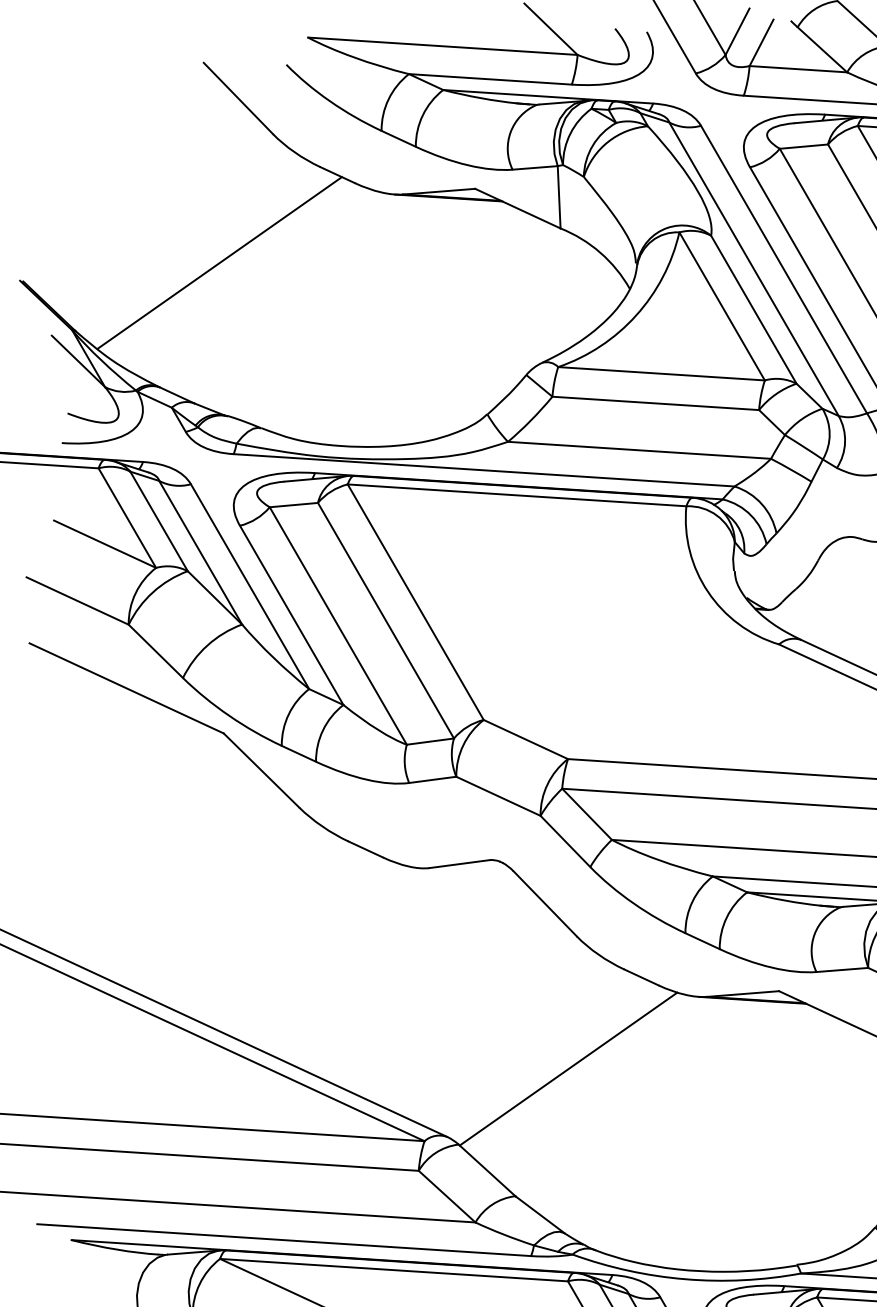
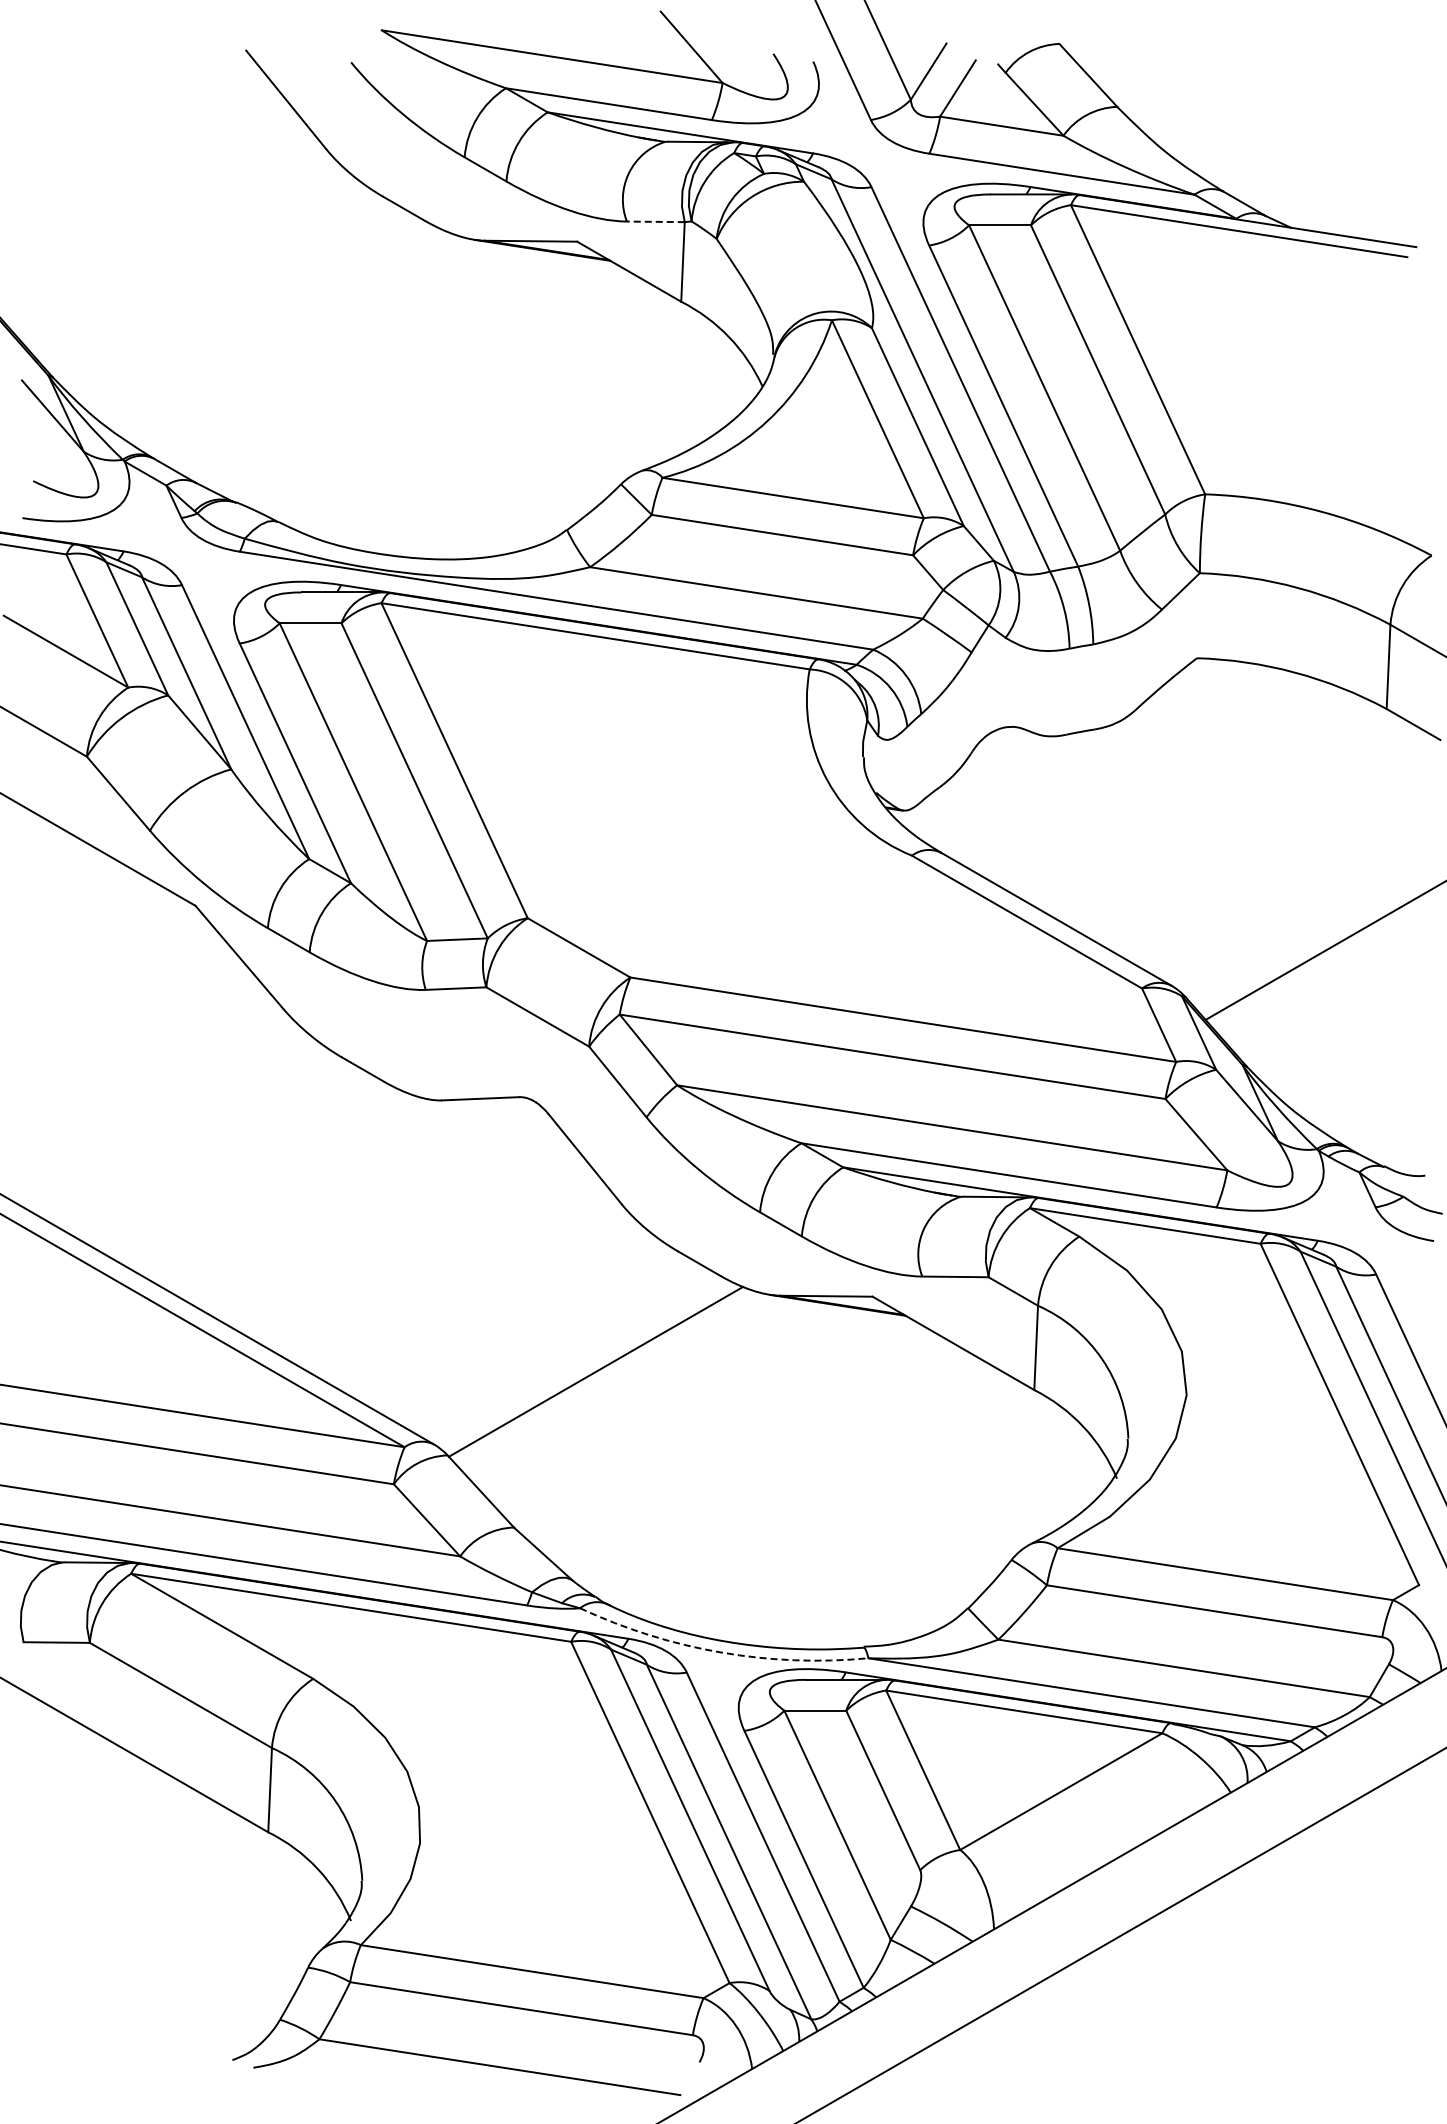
line: (534, 167) -> (655, 221), solid -> dashed
line: (219, 262) -> (243, 306), removed
arc: (685, 1279) -> (720, 1652), solid -> dashed

